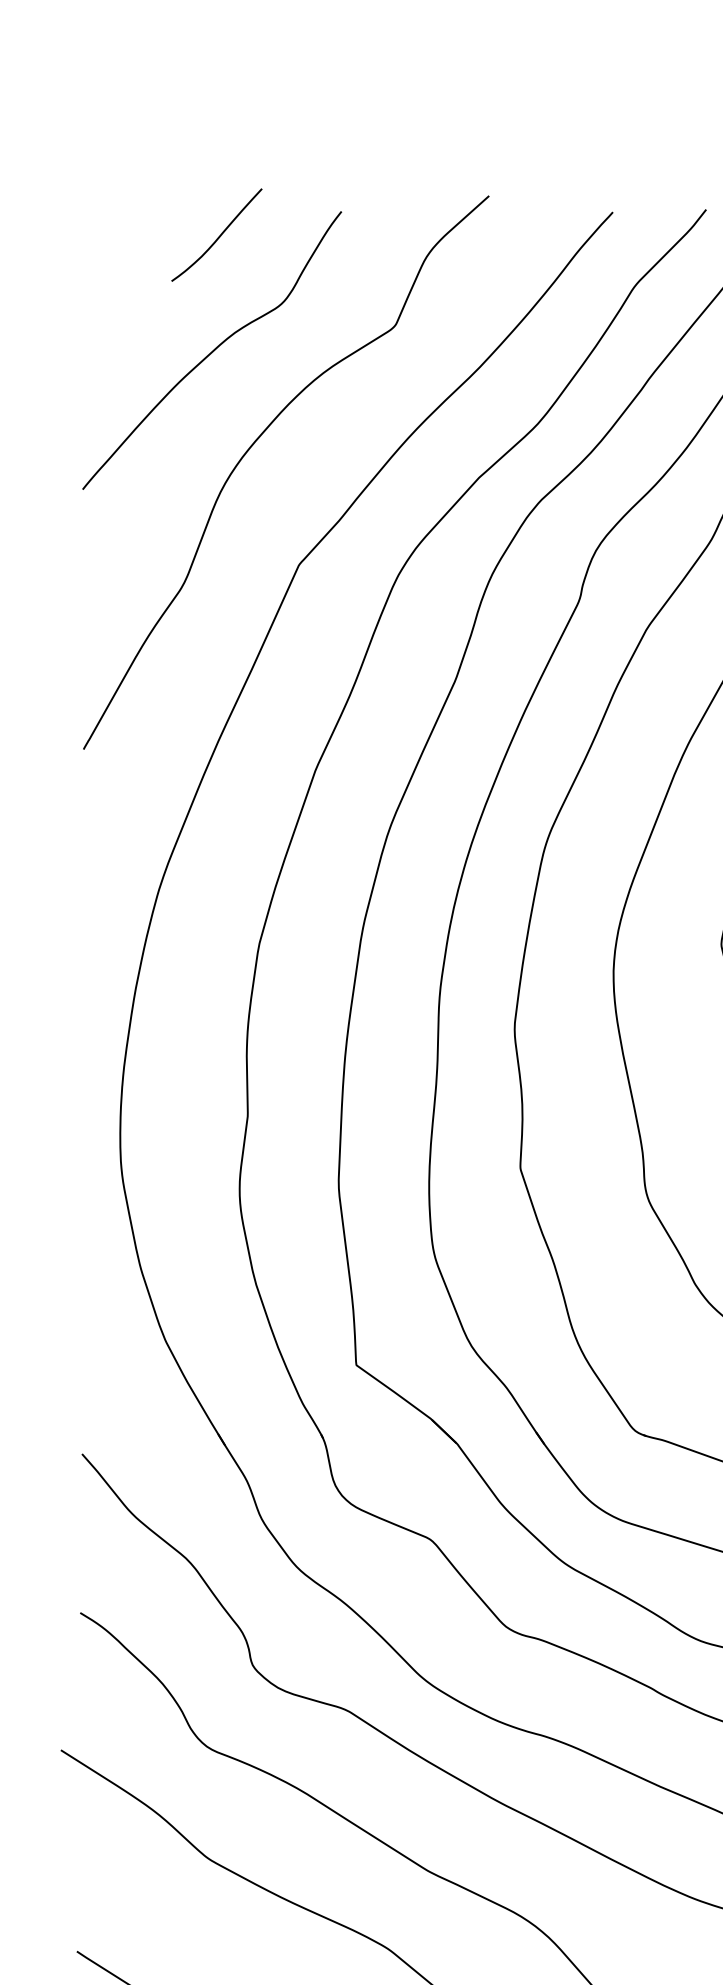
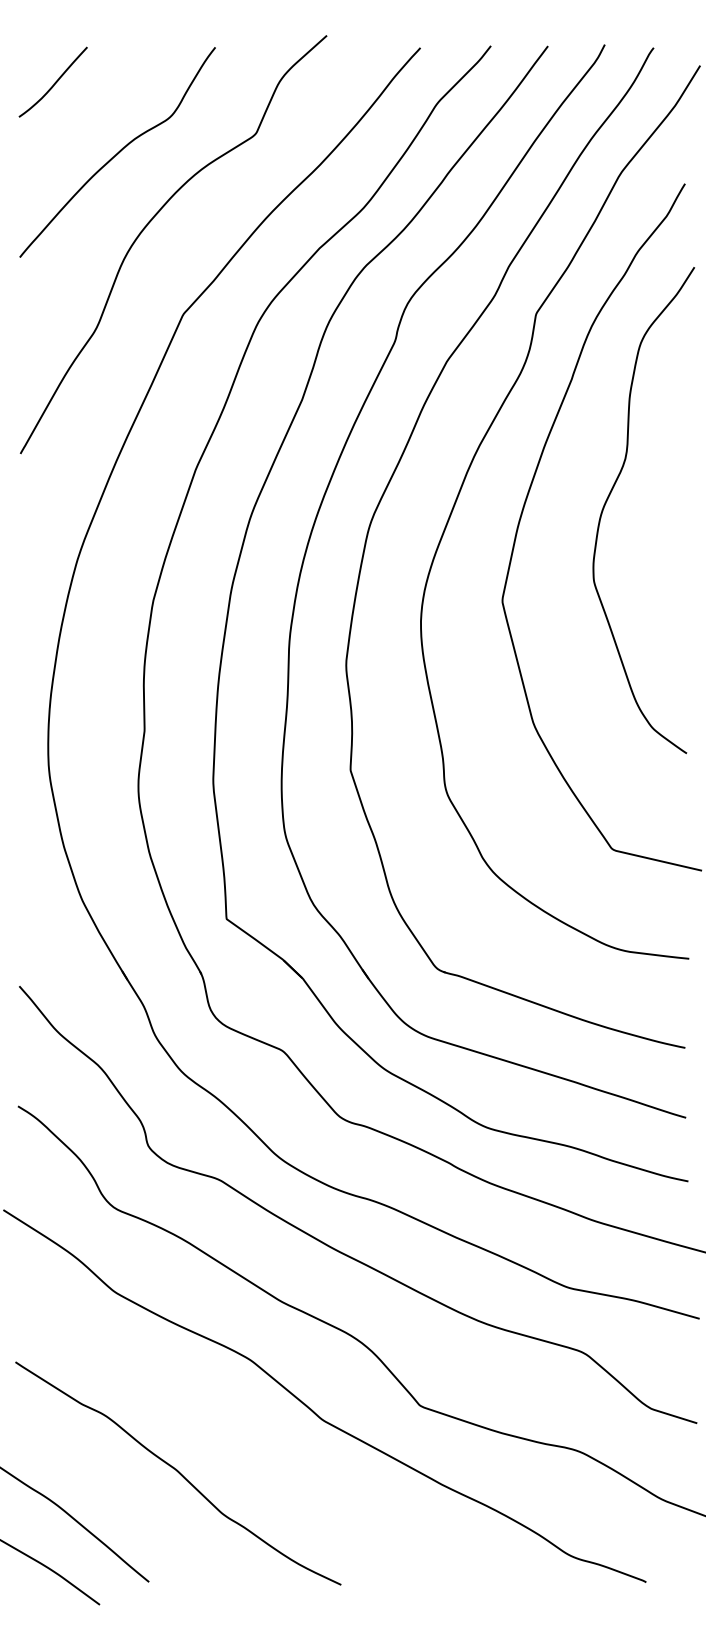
curve: (218, 235) -> (54, 82), moved

